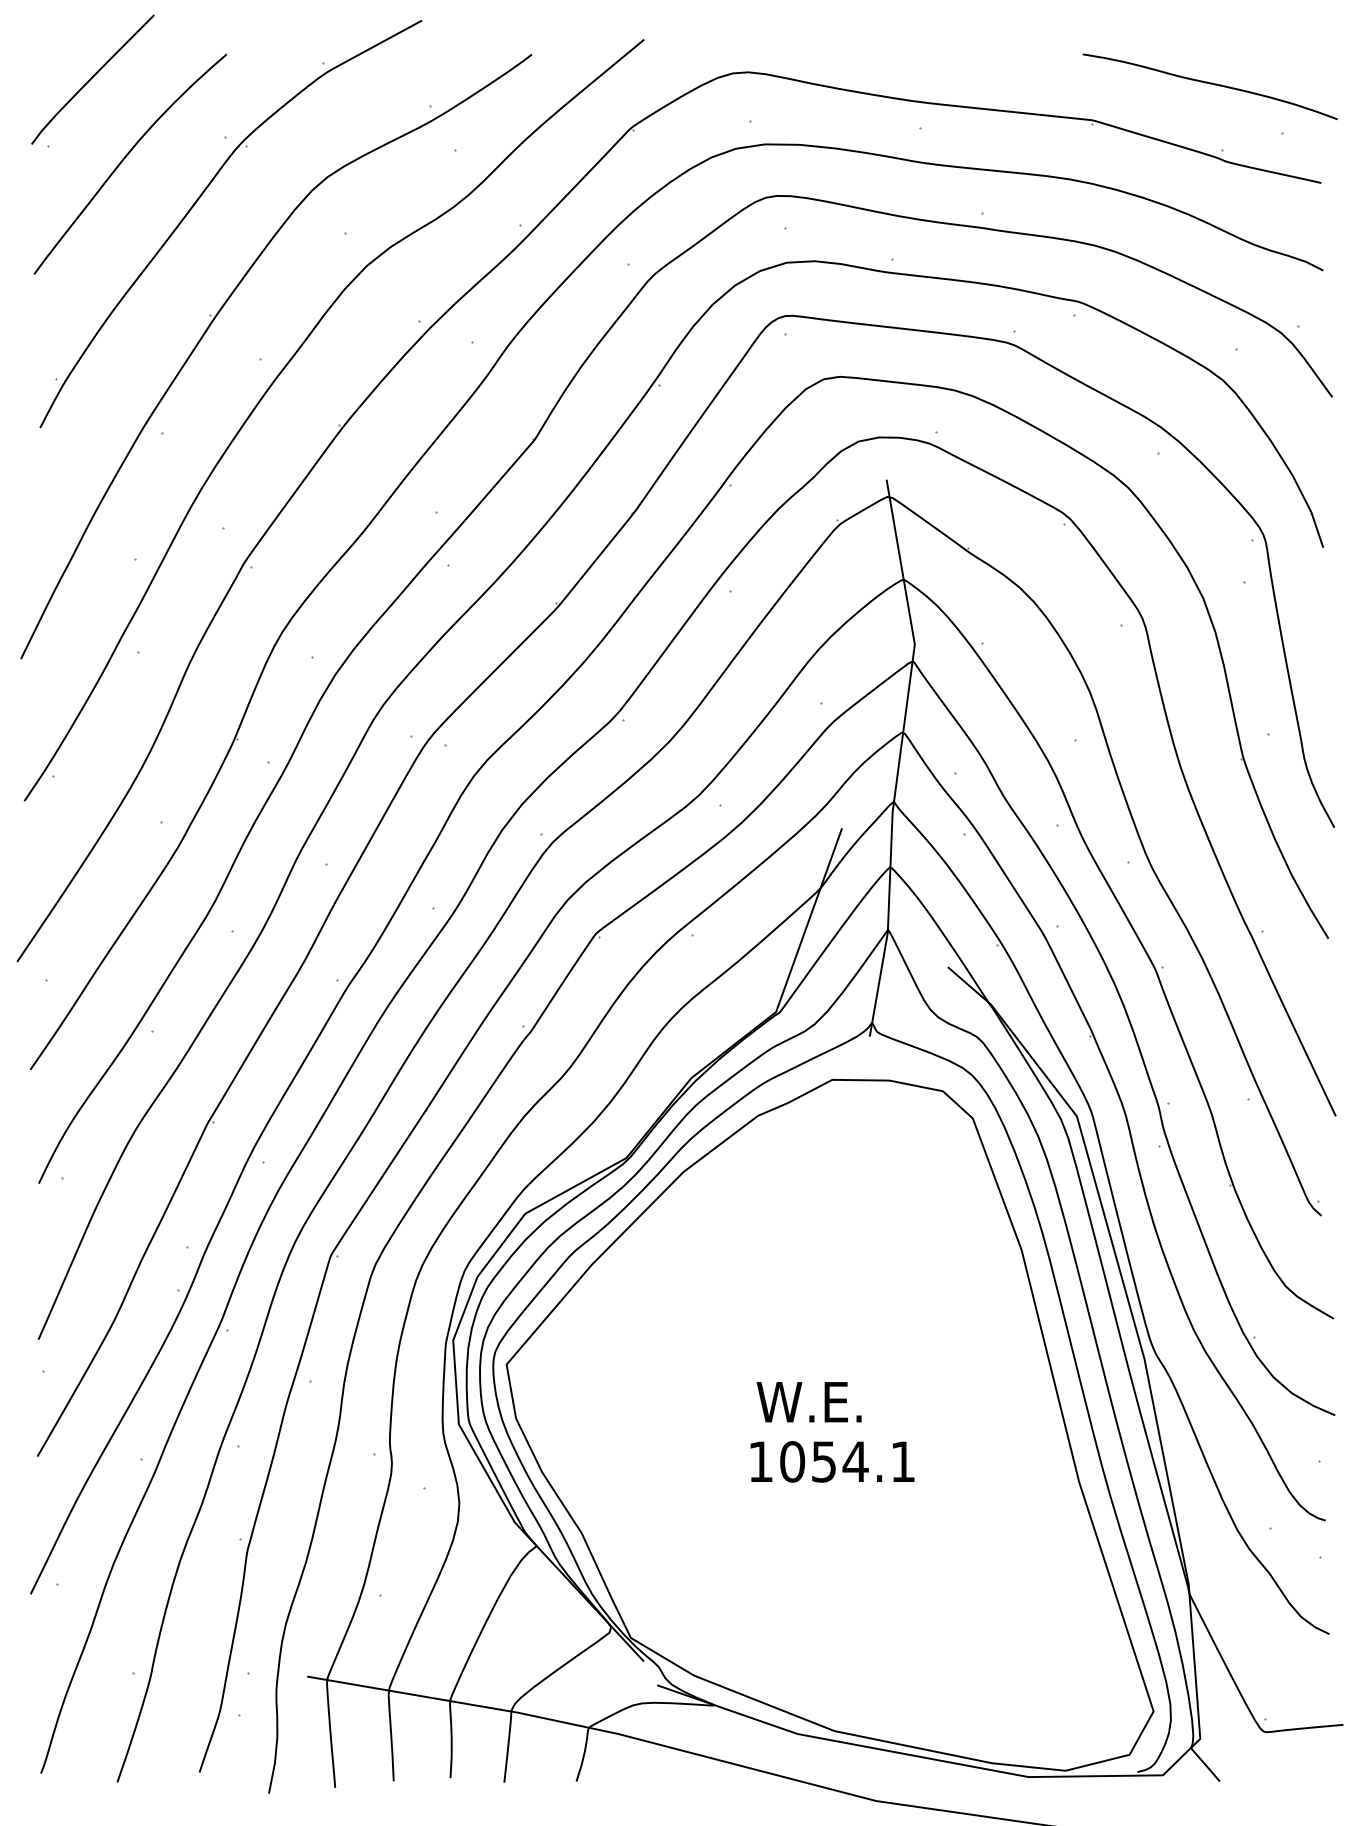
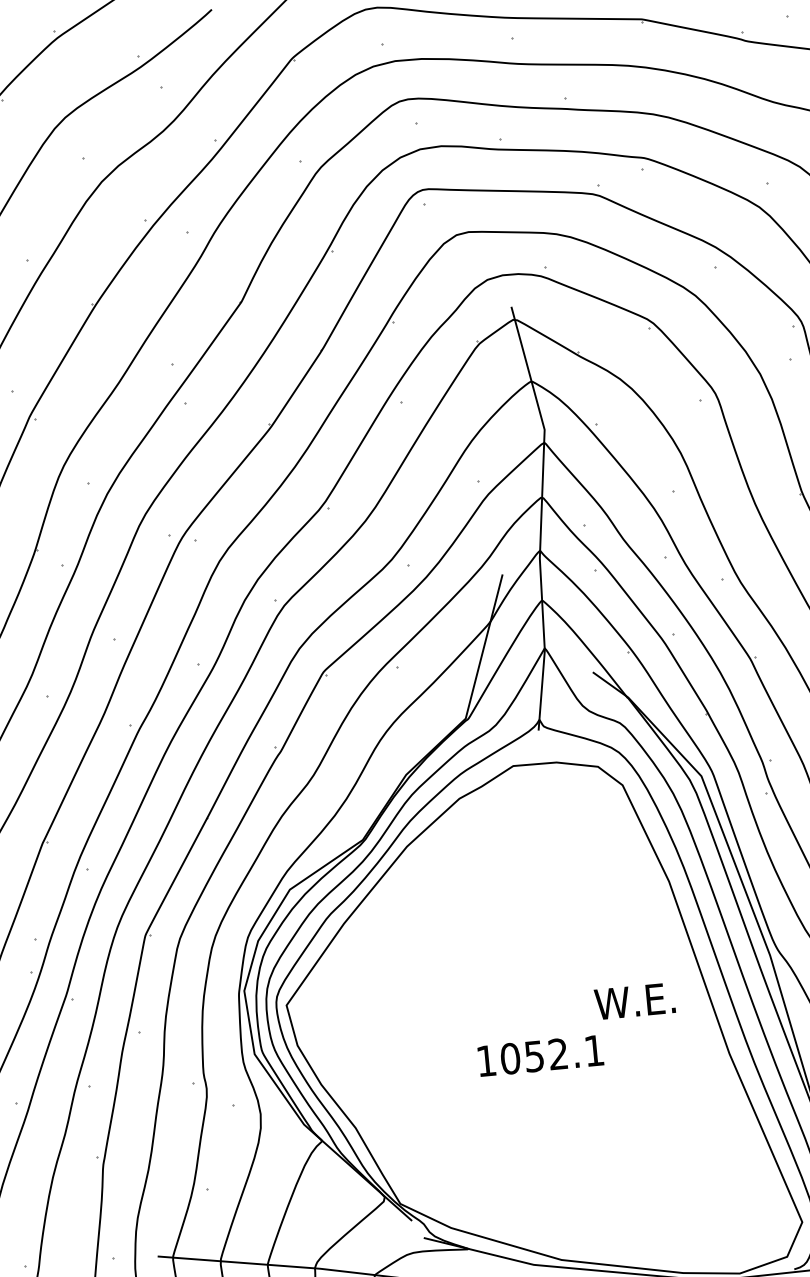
text: (808, 1402) -> (634, 1001), moved
text: (855, 1461) -> (558, 1053), 1054.1 -> 1052.1

